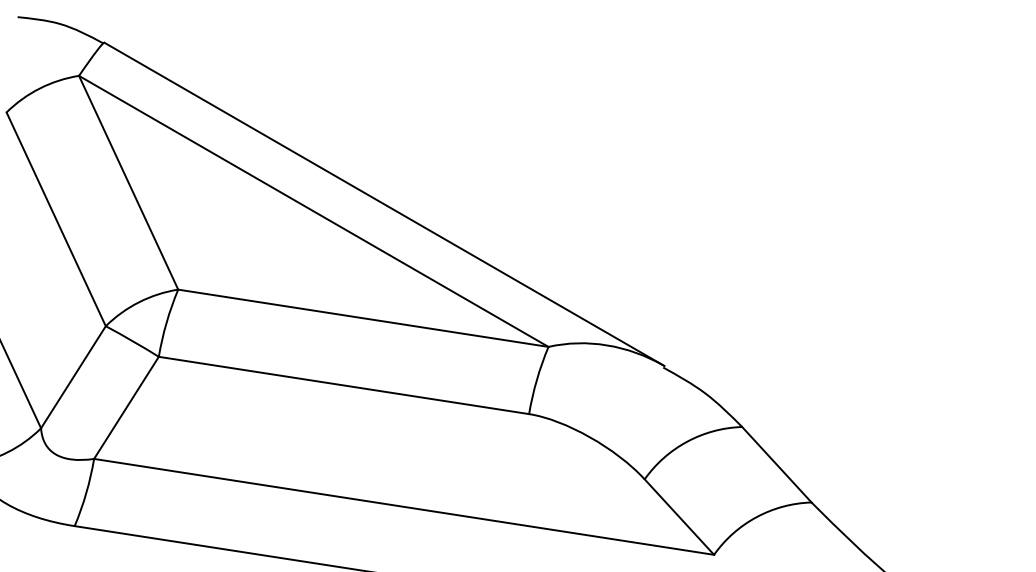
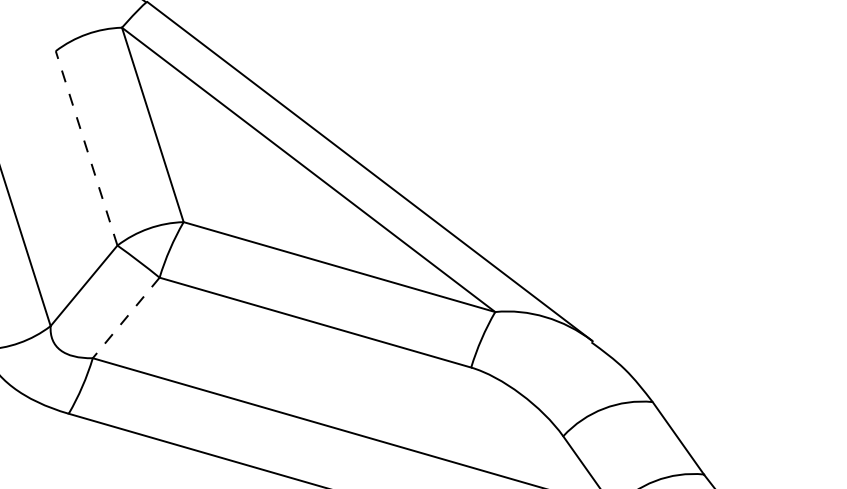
line: (56, 219) -> (86, 148), solid -> dashed
line: (126, 408) -> (126, 318), solid -> dashed

